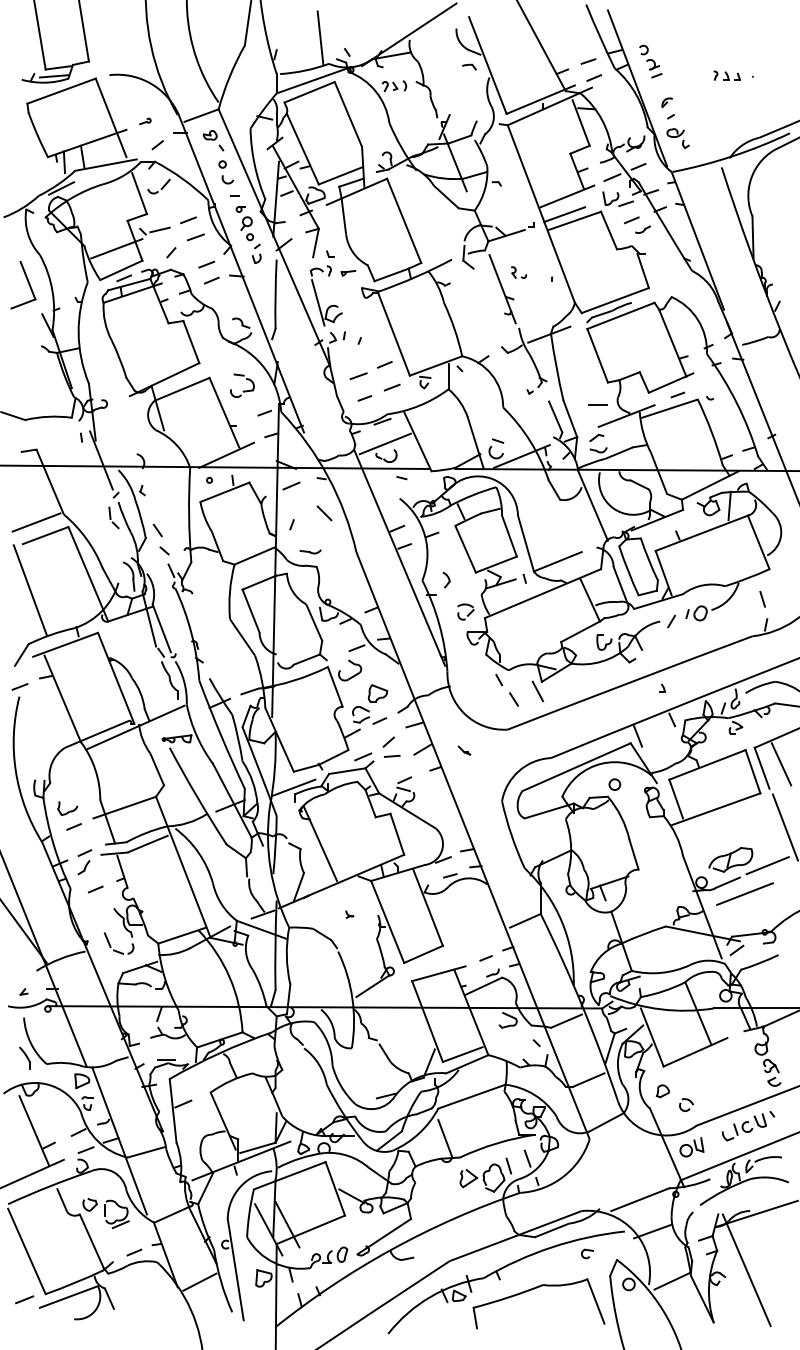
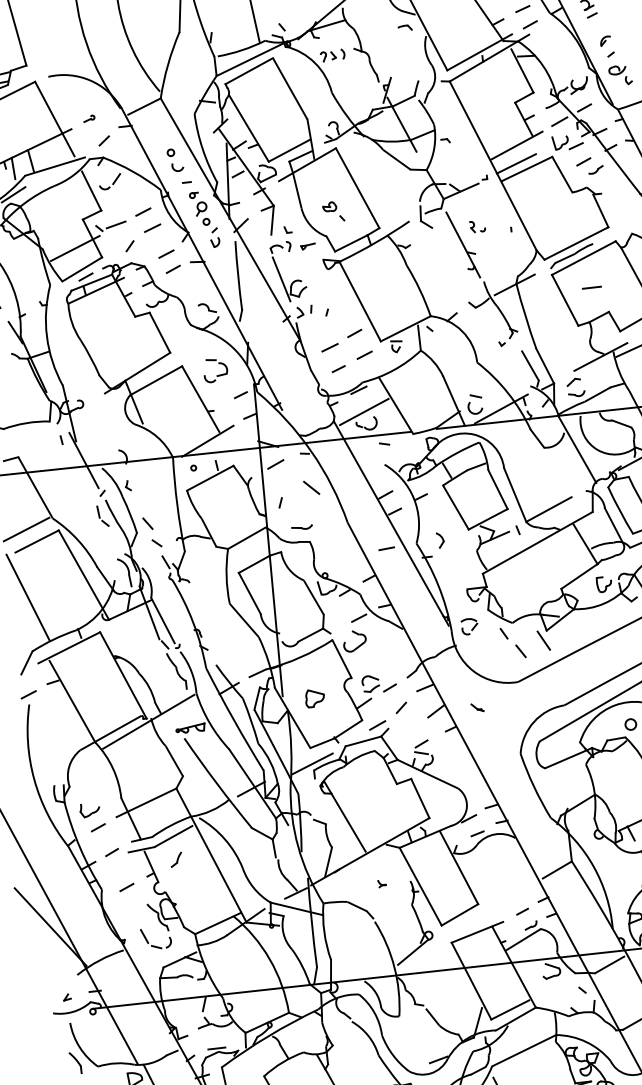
part: (213, 140) -> (333, 211), moved
line: (597, 404) -> (591, 287), moved
part: (465, 611) -> (469, 626), moved
part: (377, 693) -> (314, 698), moved
line: (391, 755) -> (385, 547), moved
part: (83, 867) -> (175, 859), moved

